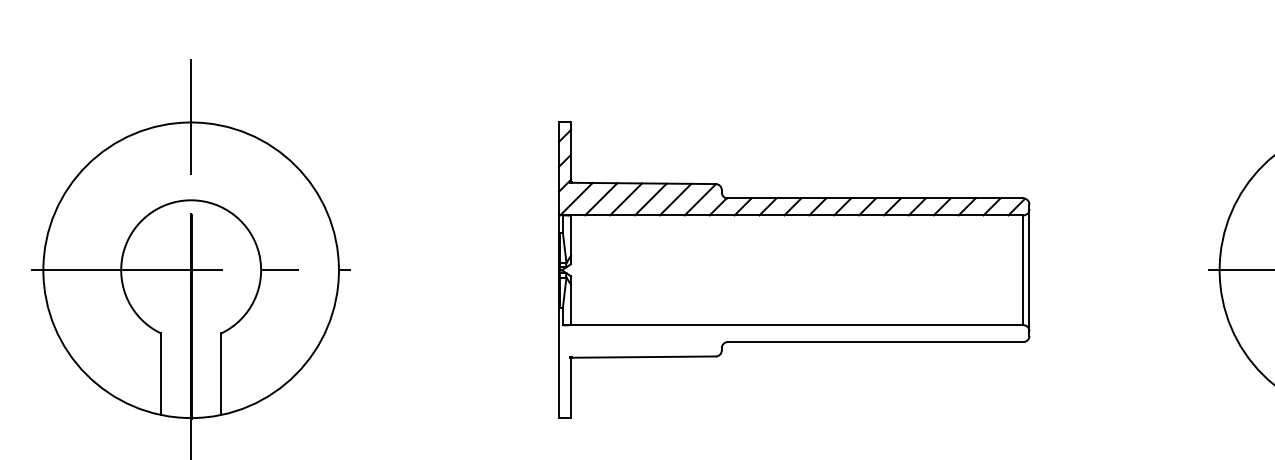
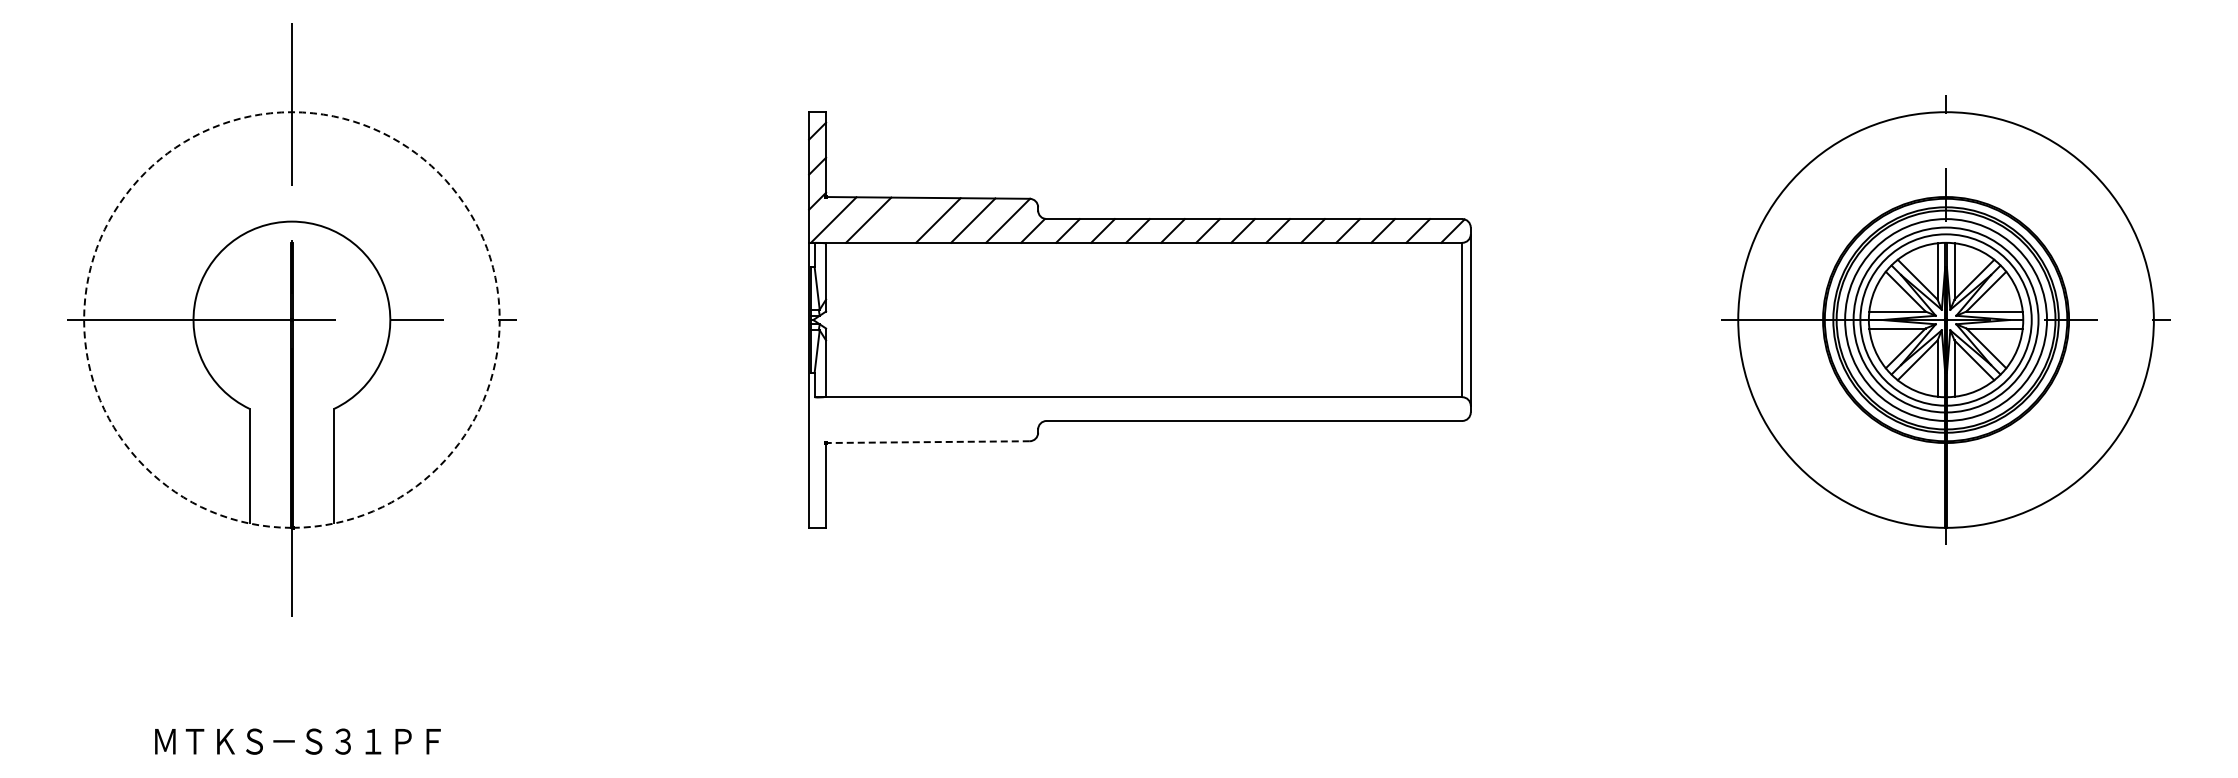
arc: (190, 122) -> (291, 112), solid -> dashed
line: (626, 198) -> (903, 219), removed
line: (643, 357) -> (927, 442), solid -> dashed

